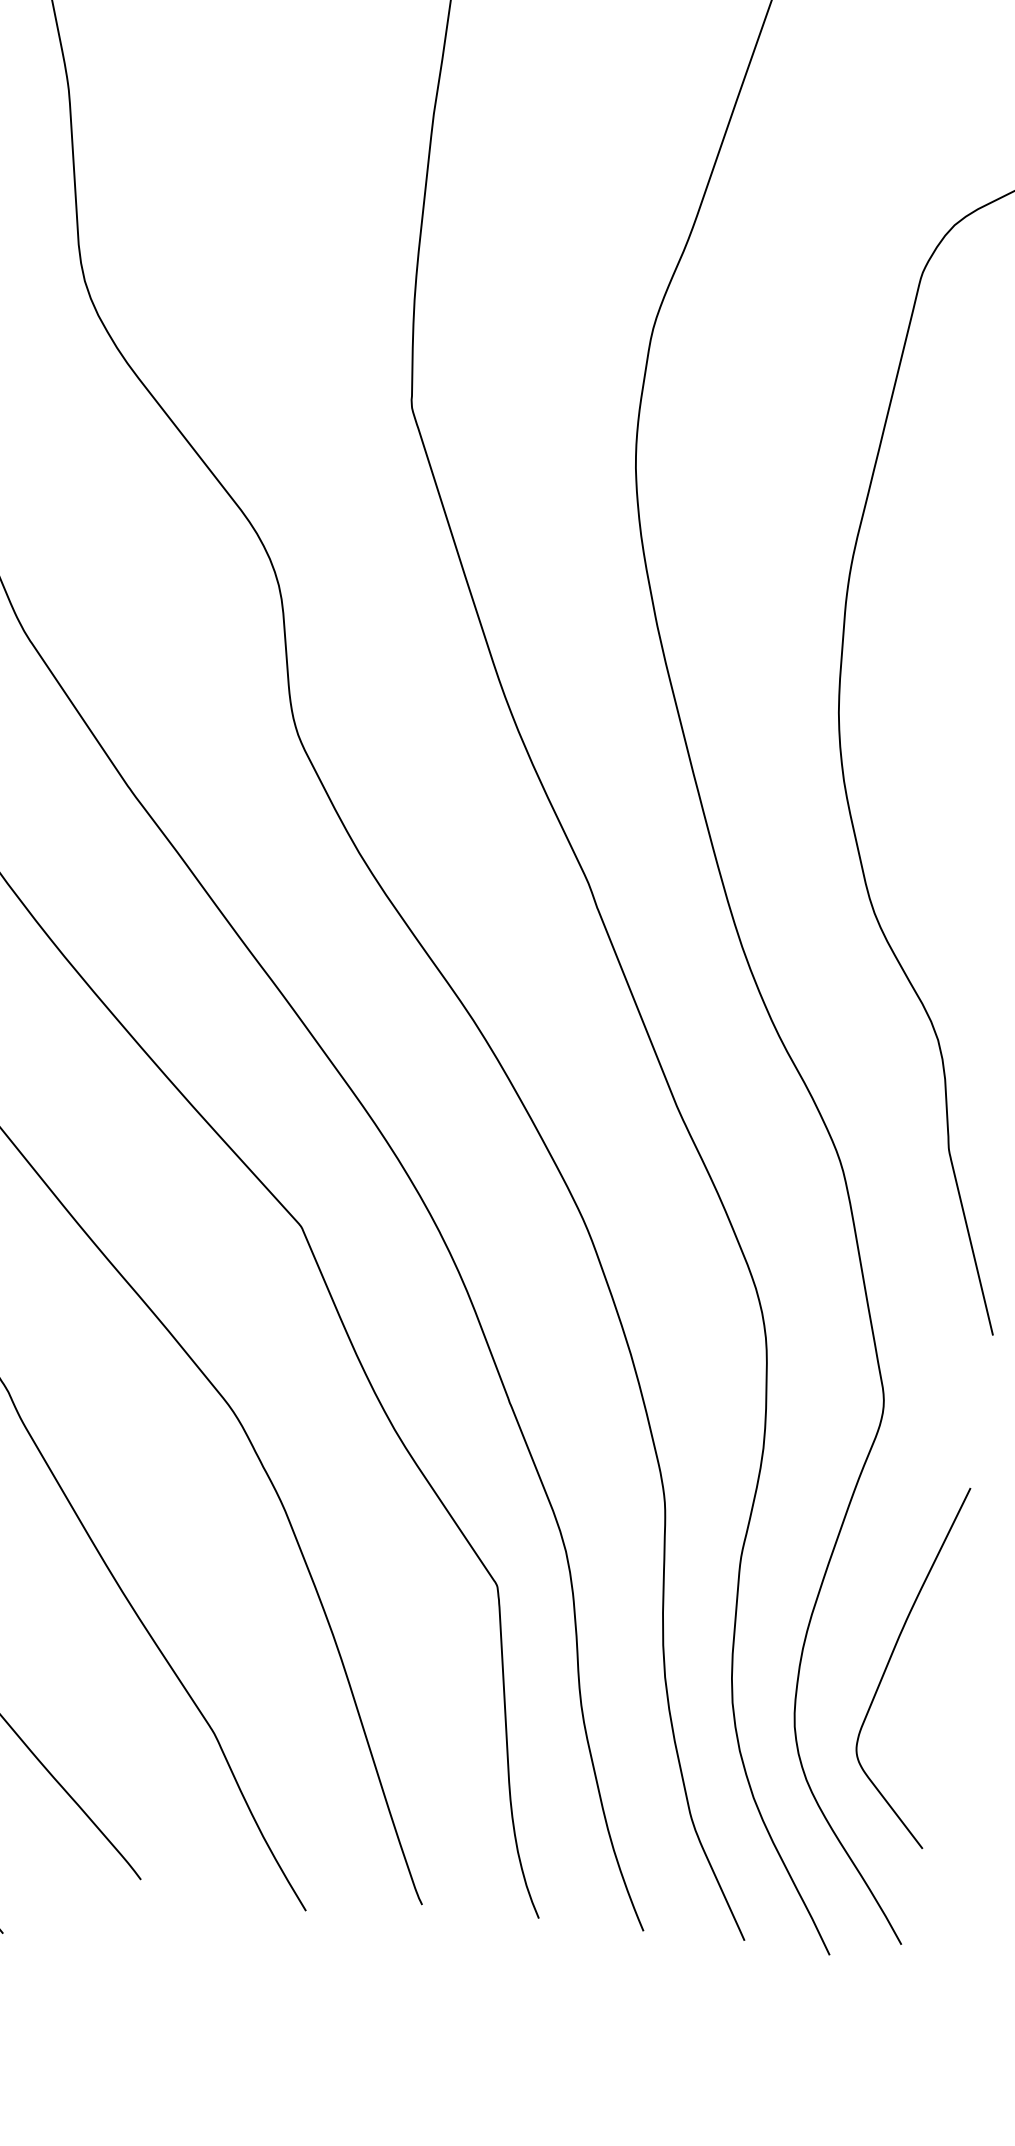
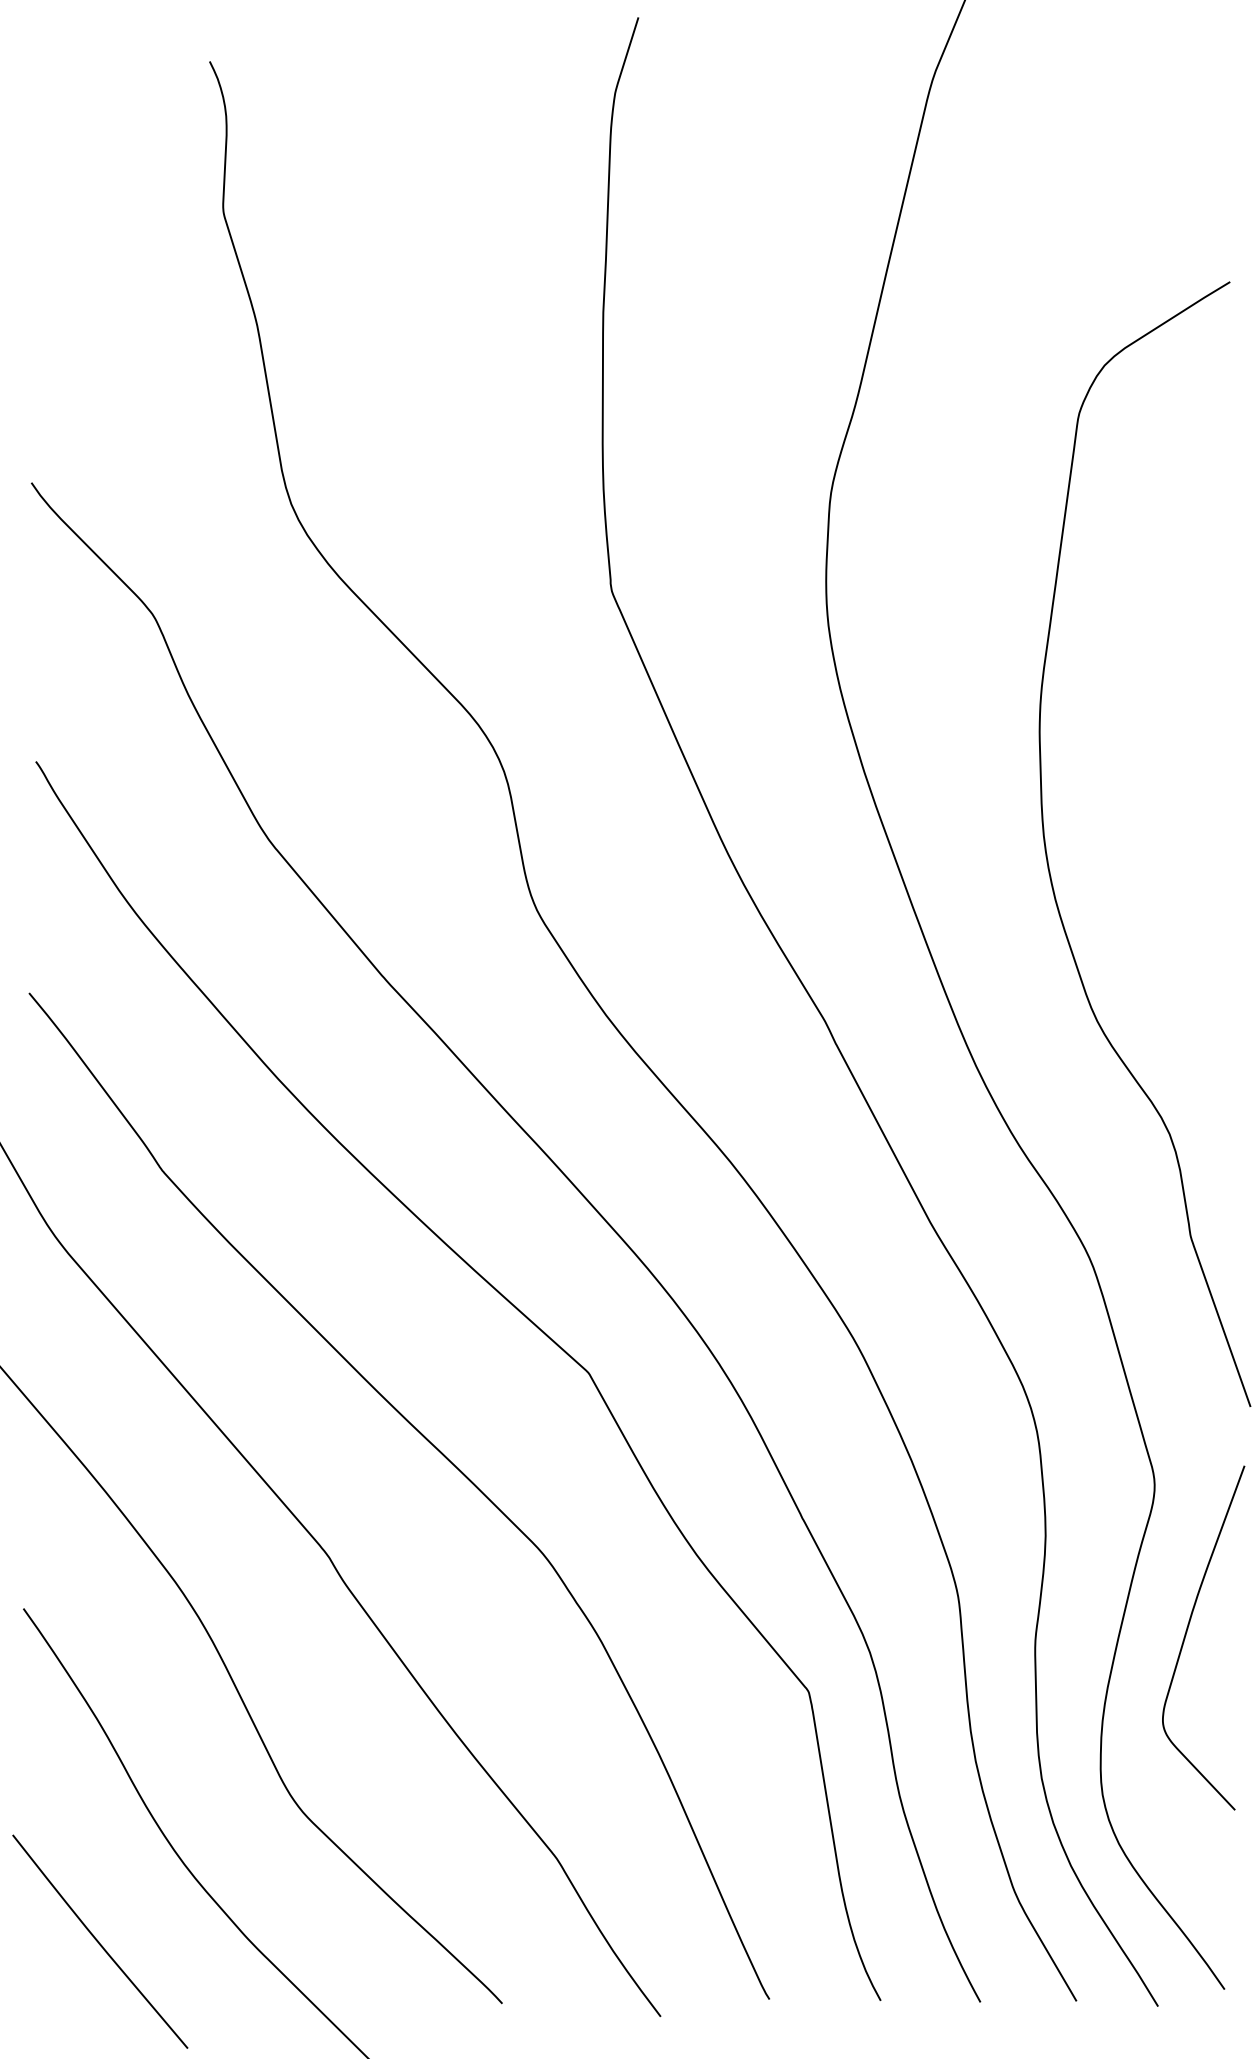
curve: (892, 1656) -> (1187, 1632), moved

